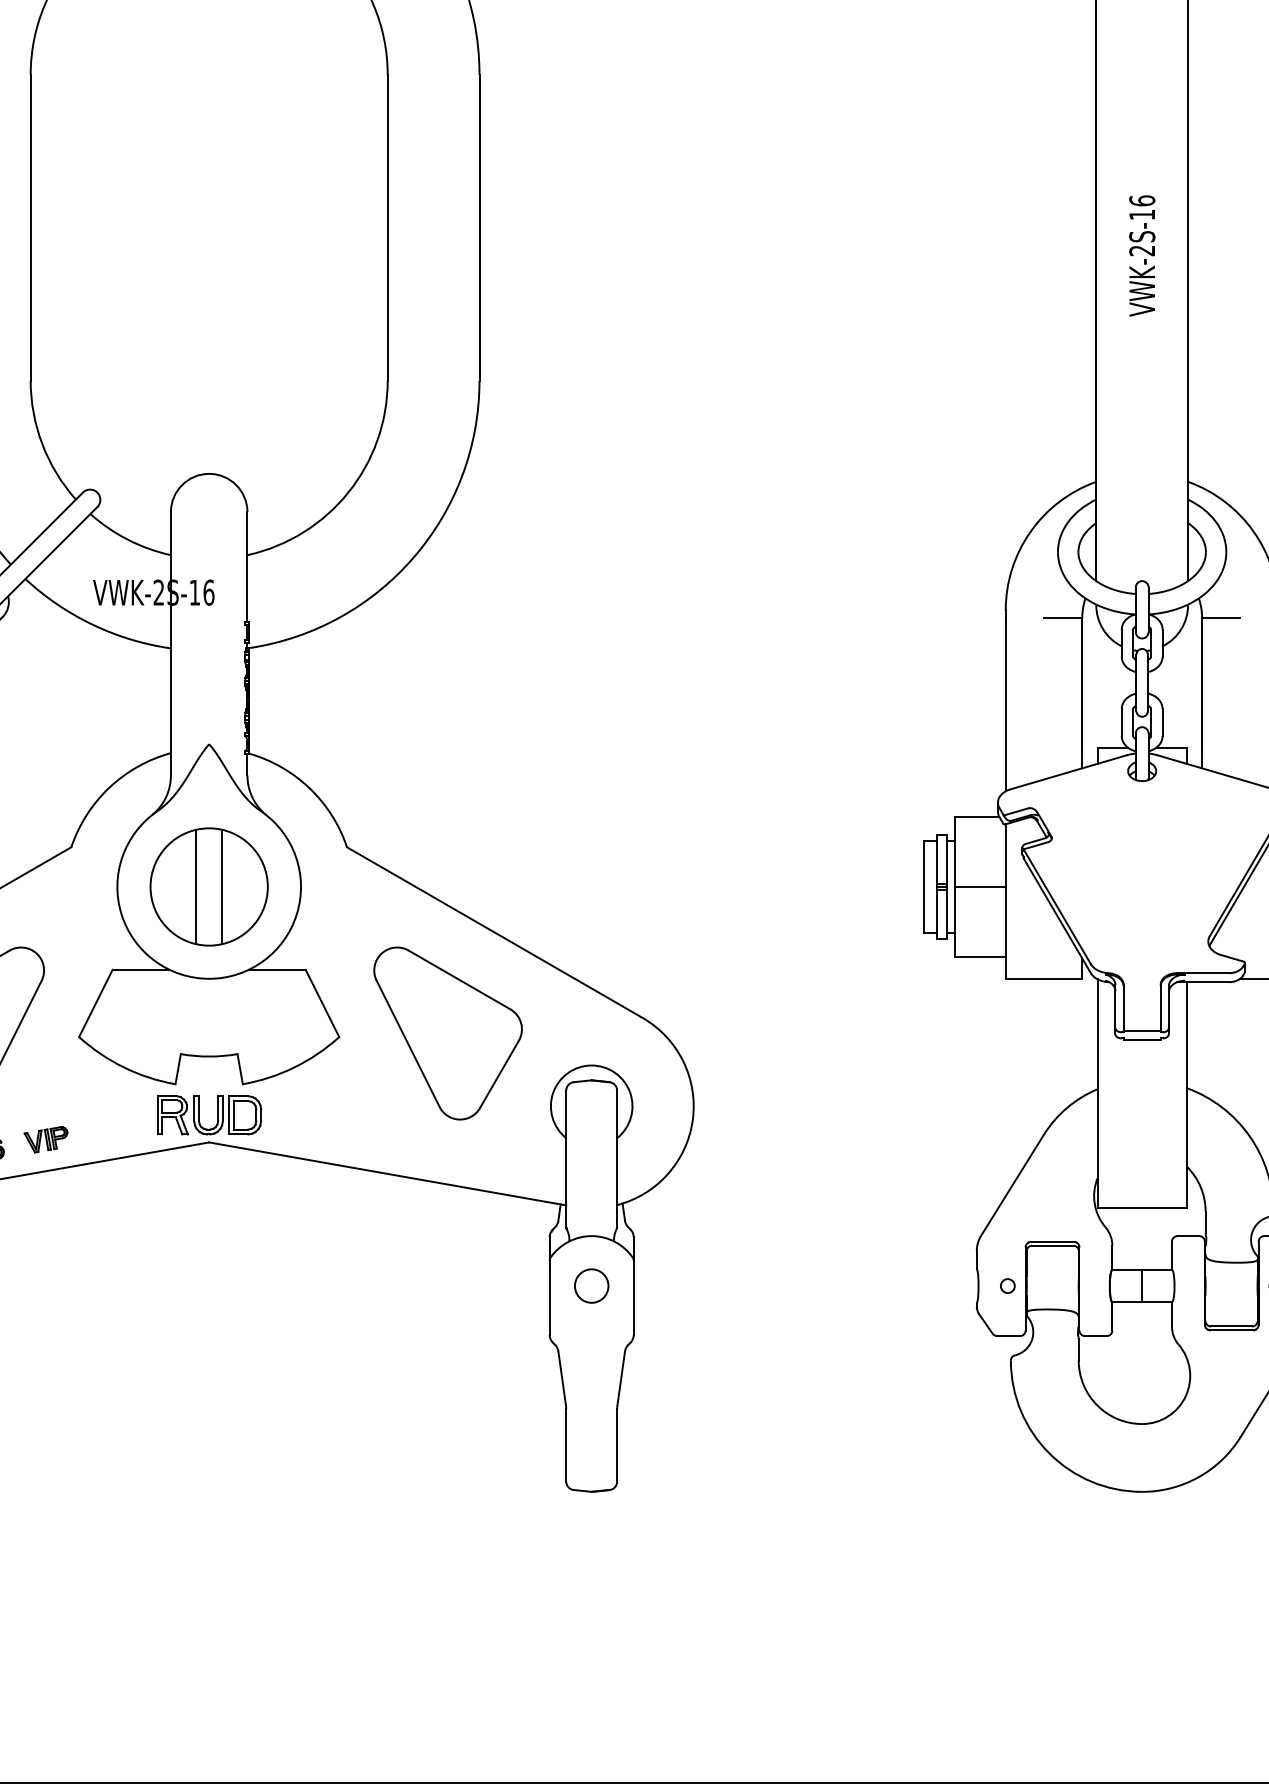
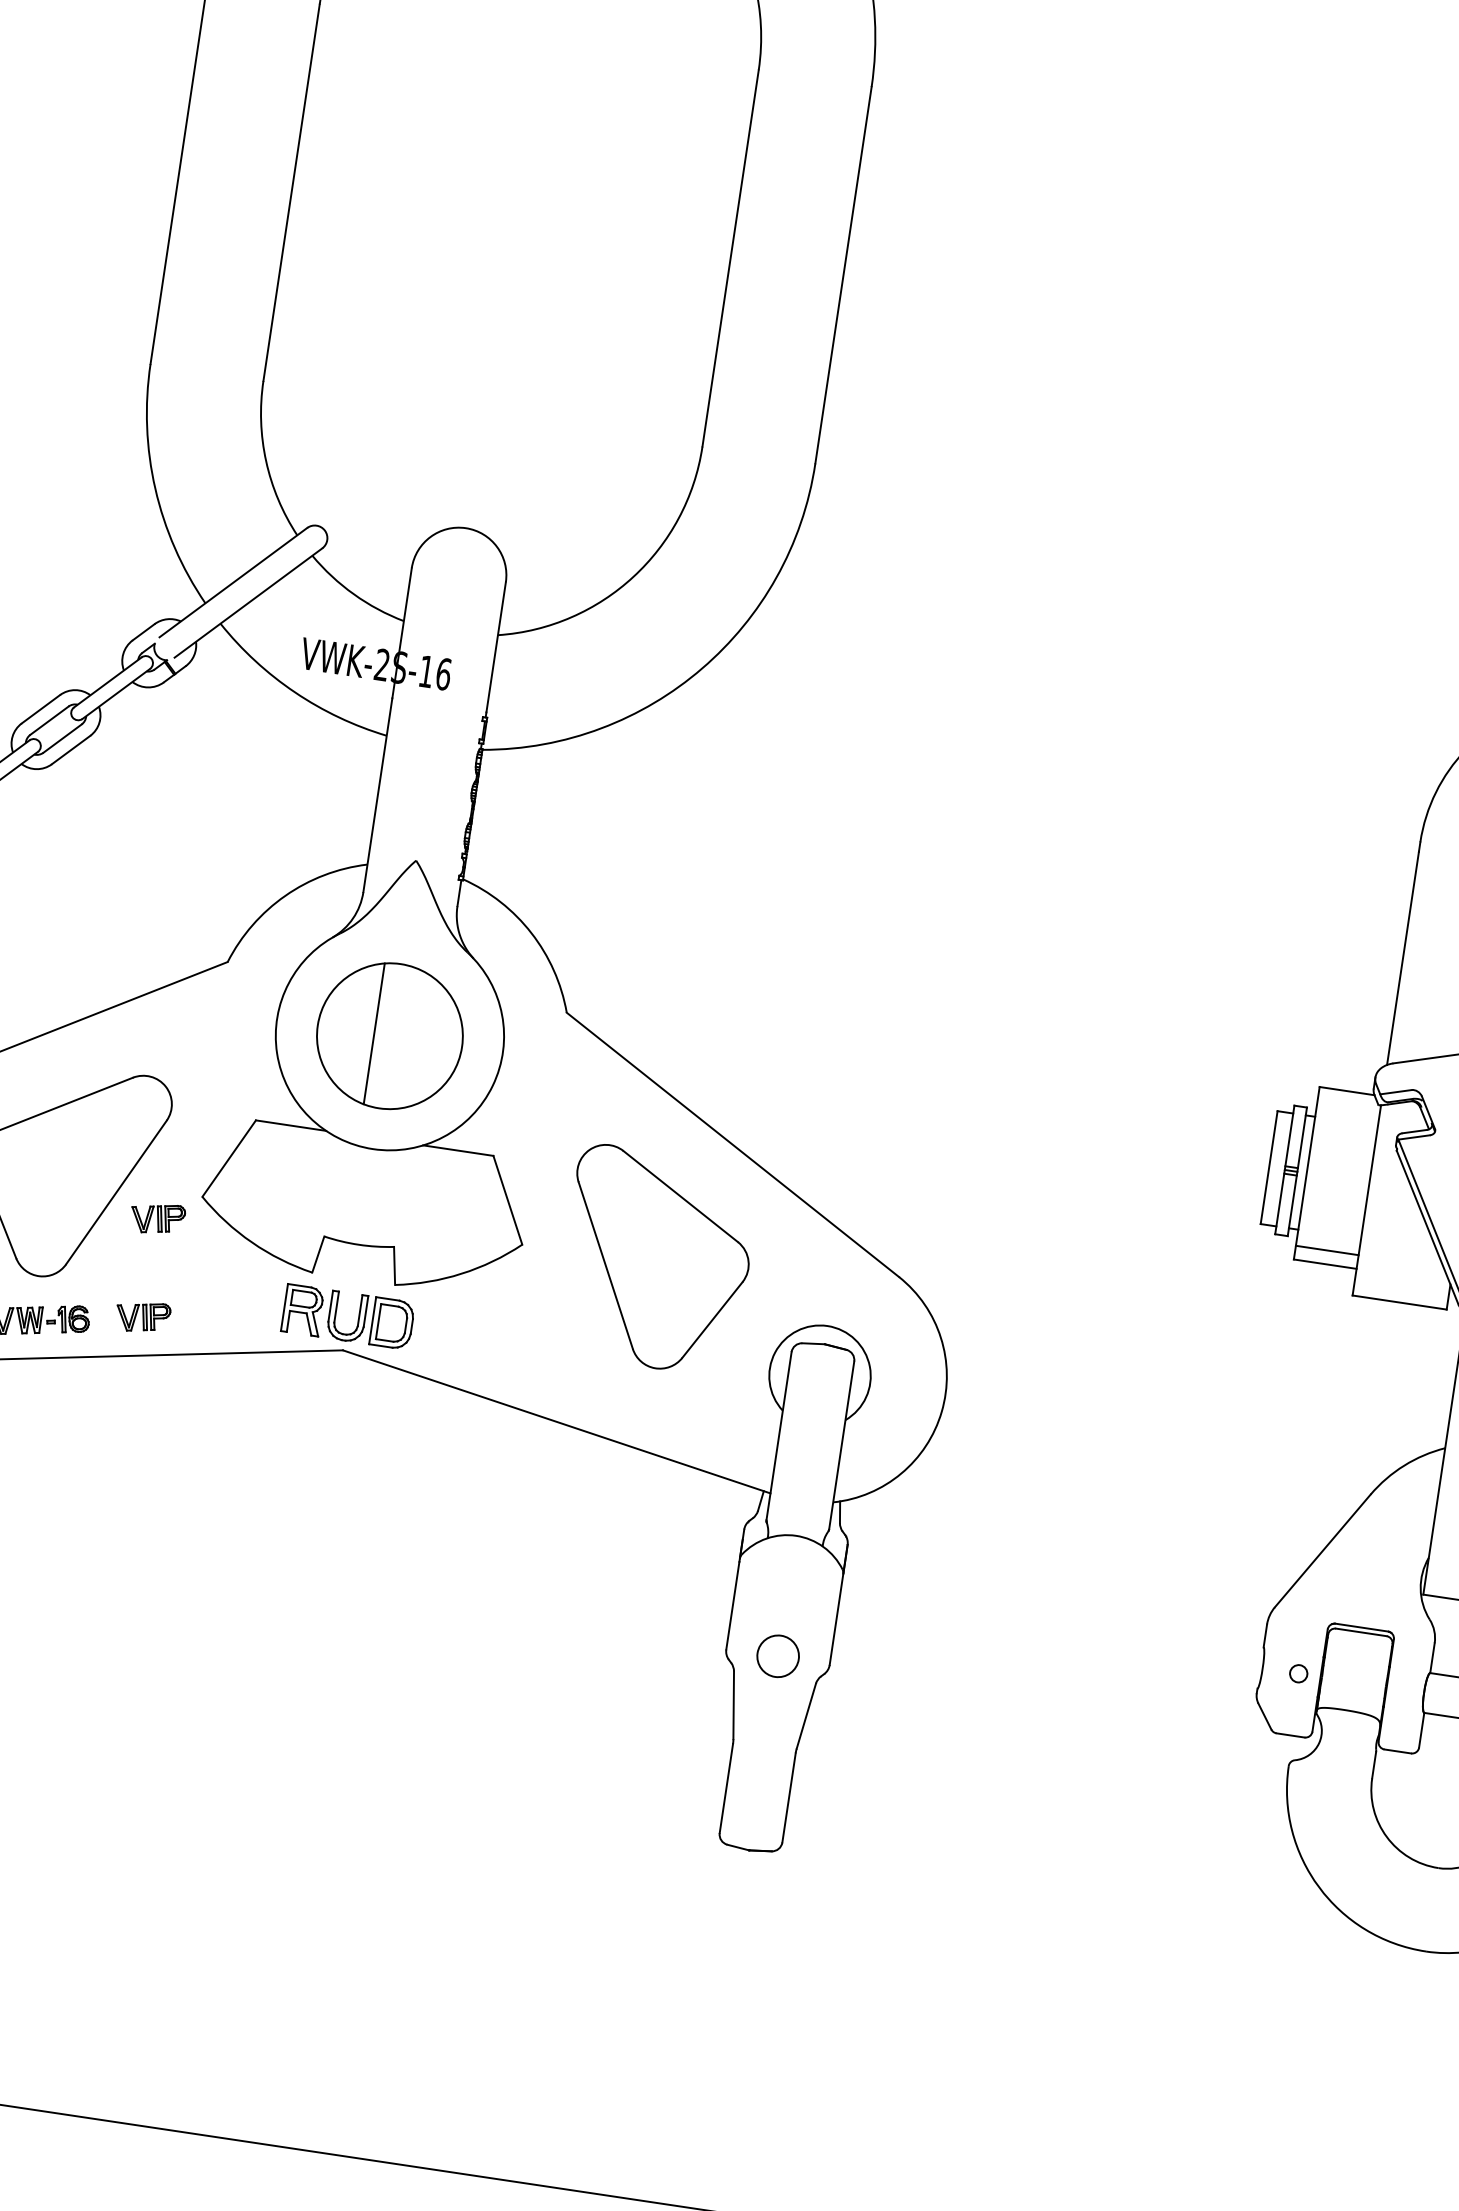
line: (221, 886) -> (405, 1037), removed
line: (979, 887) -> (1326, 1250), moved
part: (45, 1059) -> (156, 1218), added
circle: (591, 1285) -> (778, 1655), moved

